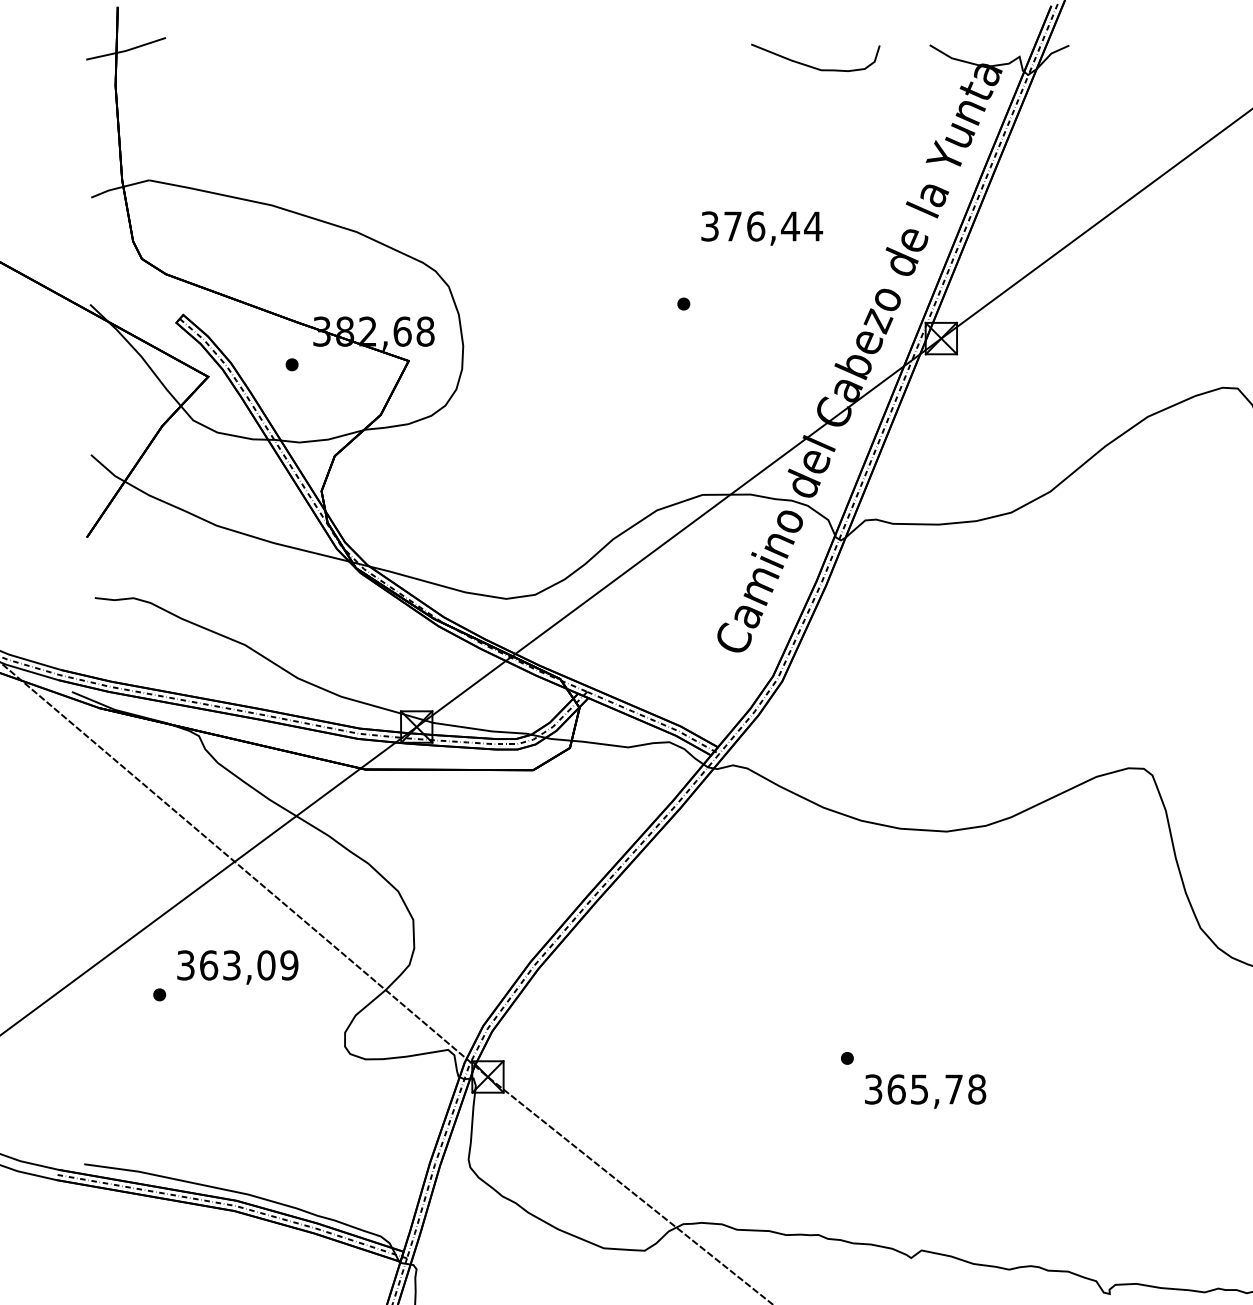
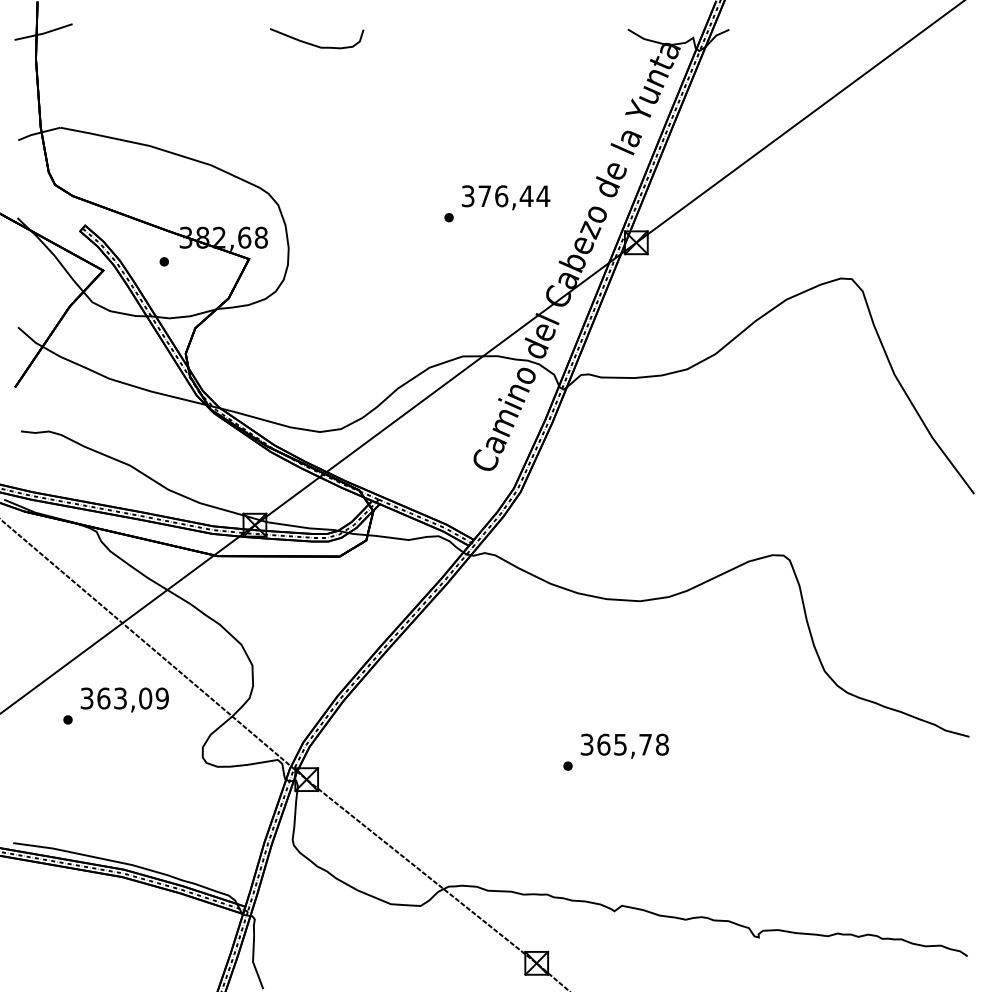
curve: (813, 65) -> (315, 44), moved
text: (761, 228) -> (505, 197), moved
text: (925, 1090) -> (624, 745), moved

